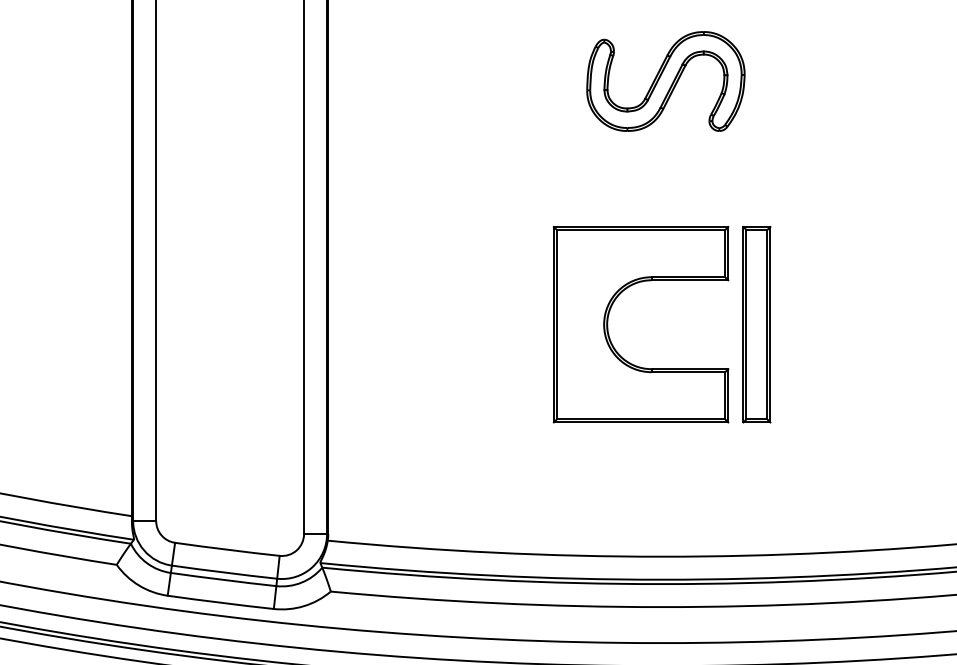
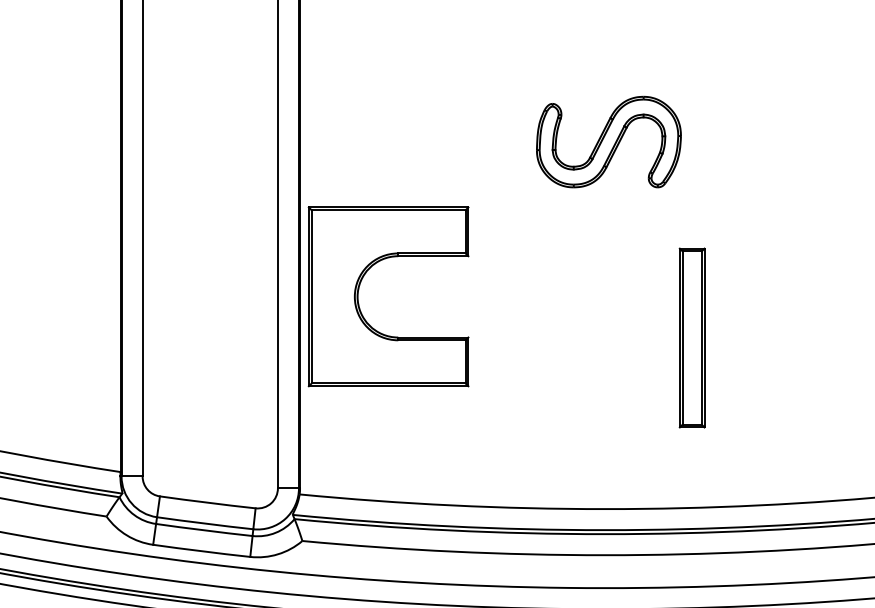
part: (665, 81) -> (608, 142), moved
part: (608, 324) -> (358, 296), moved
part: (756, 324) -> (691, 337), moved

